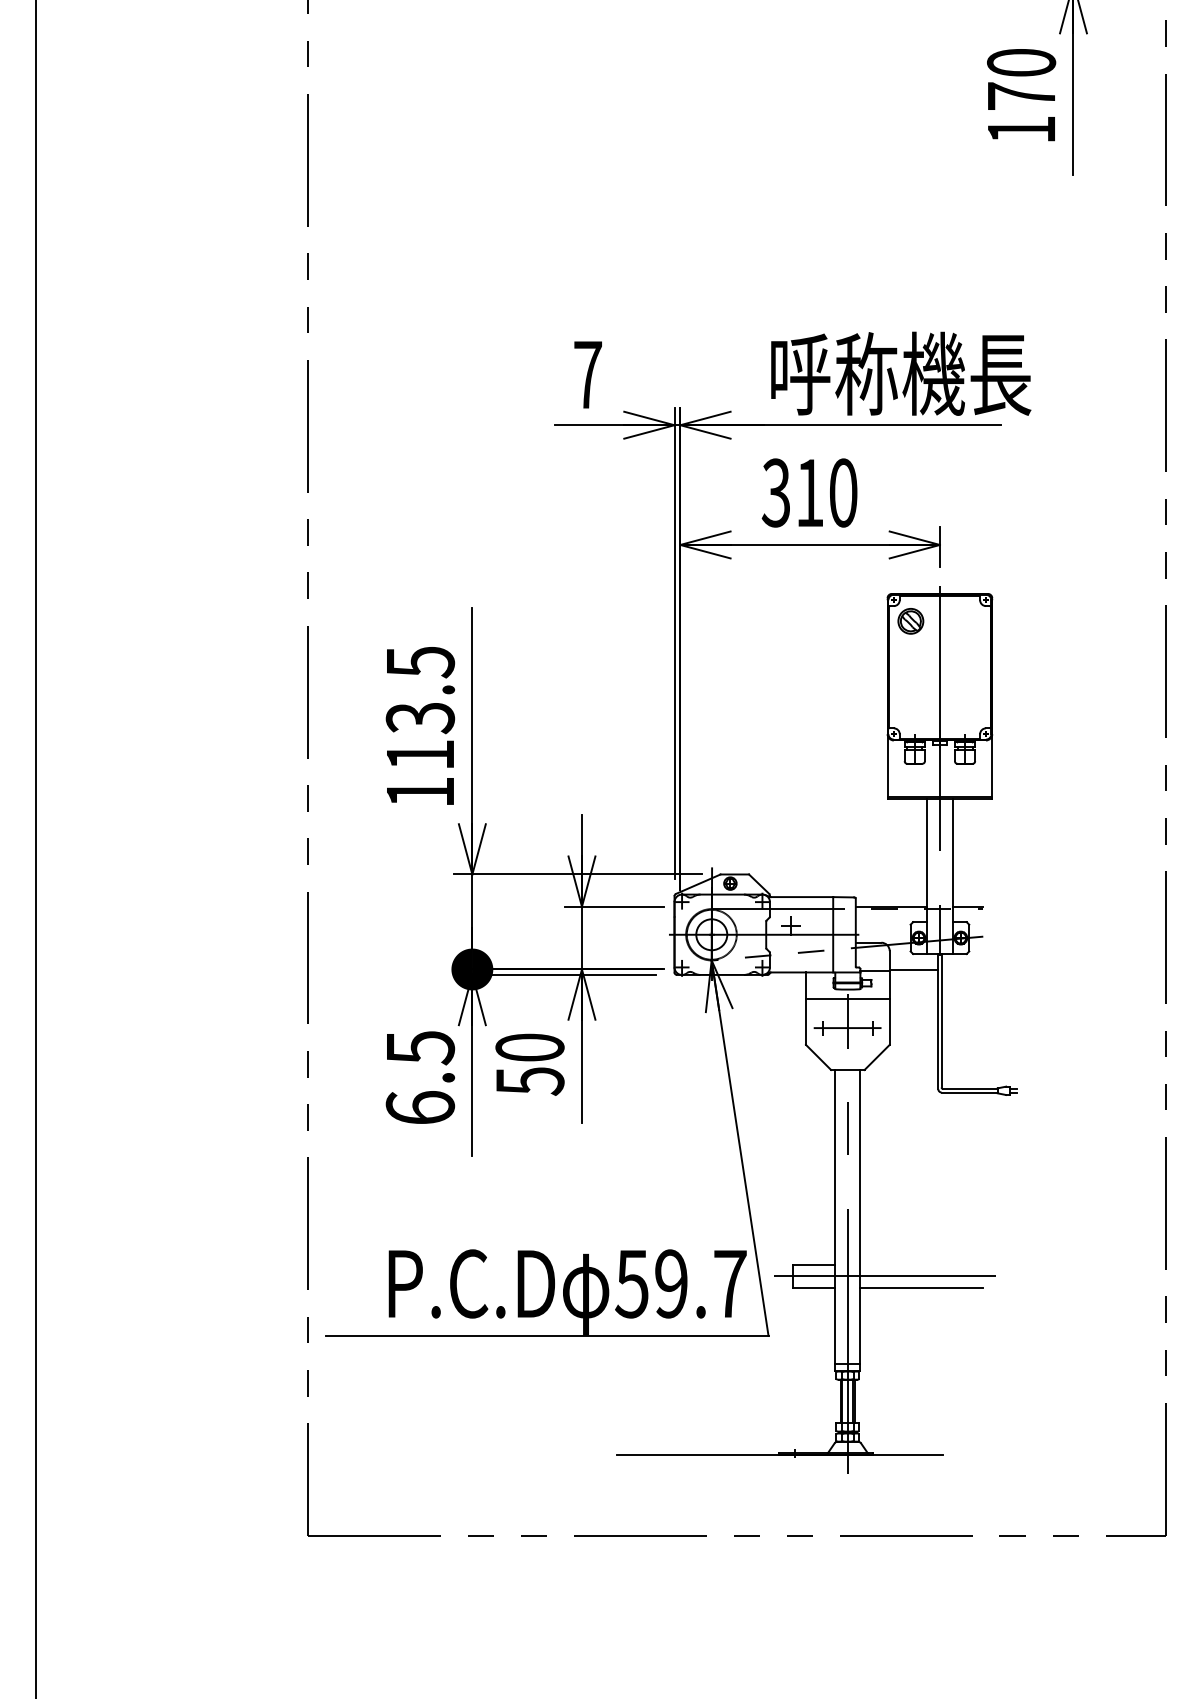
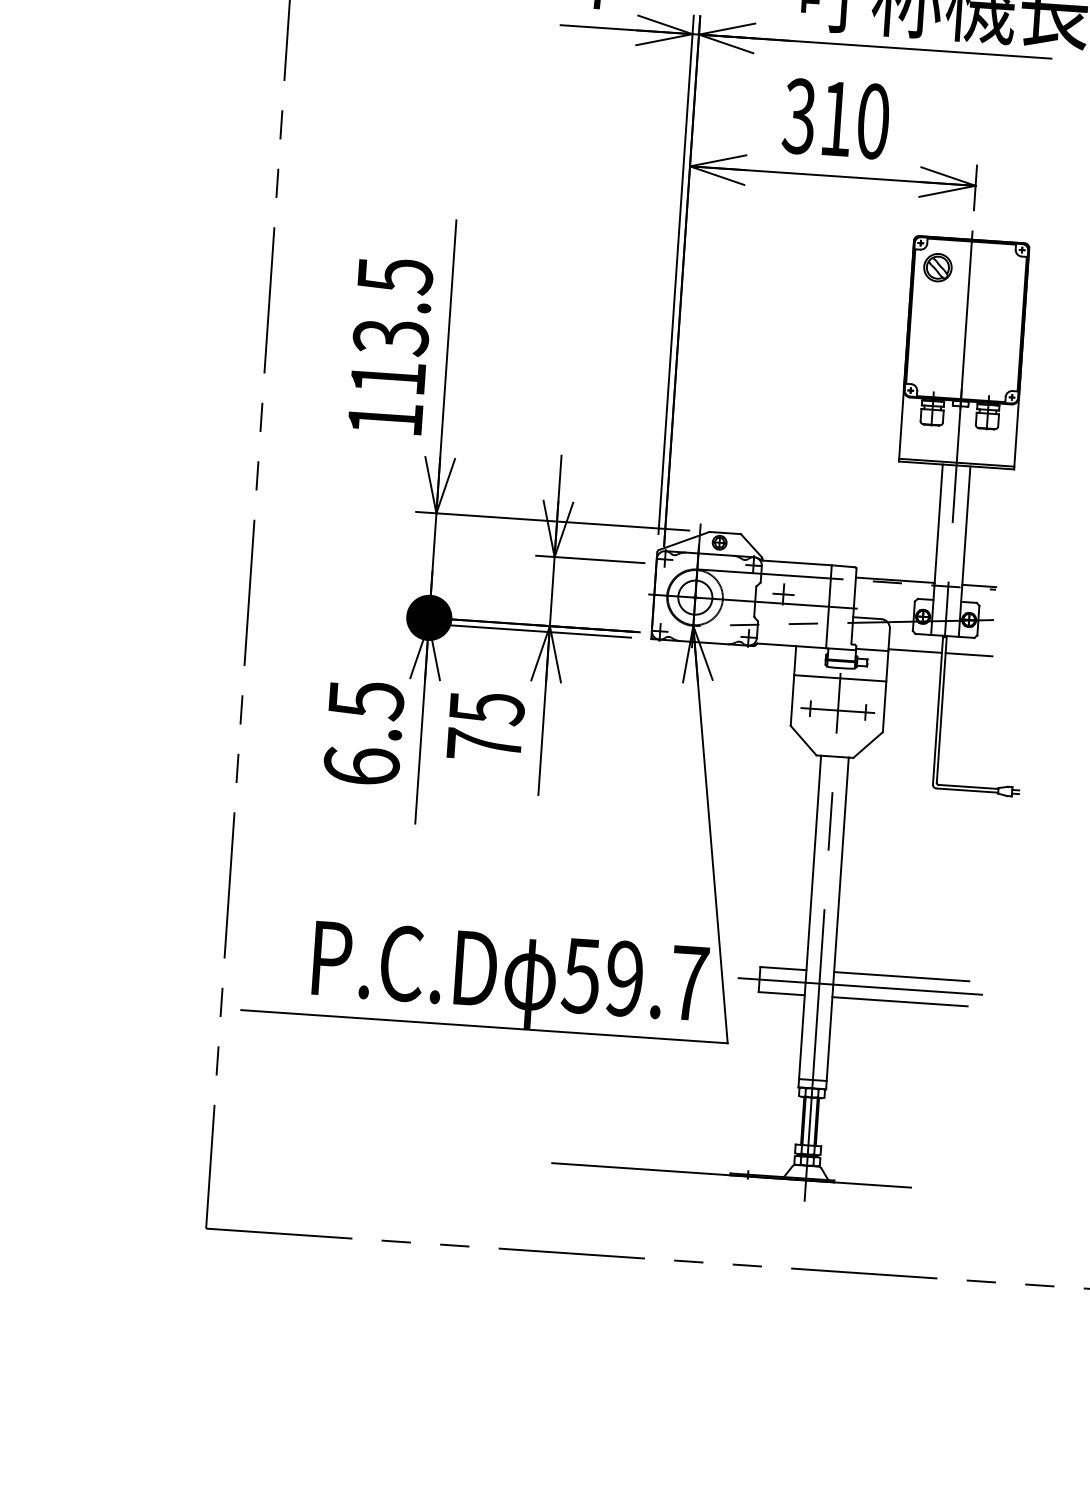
line: (962, 969) -> (968, 654), added
text: (529, 1064) -> (485, 726), 50 -> 75
line: (921, 1264) -> (901, 976), added

